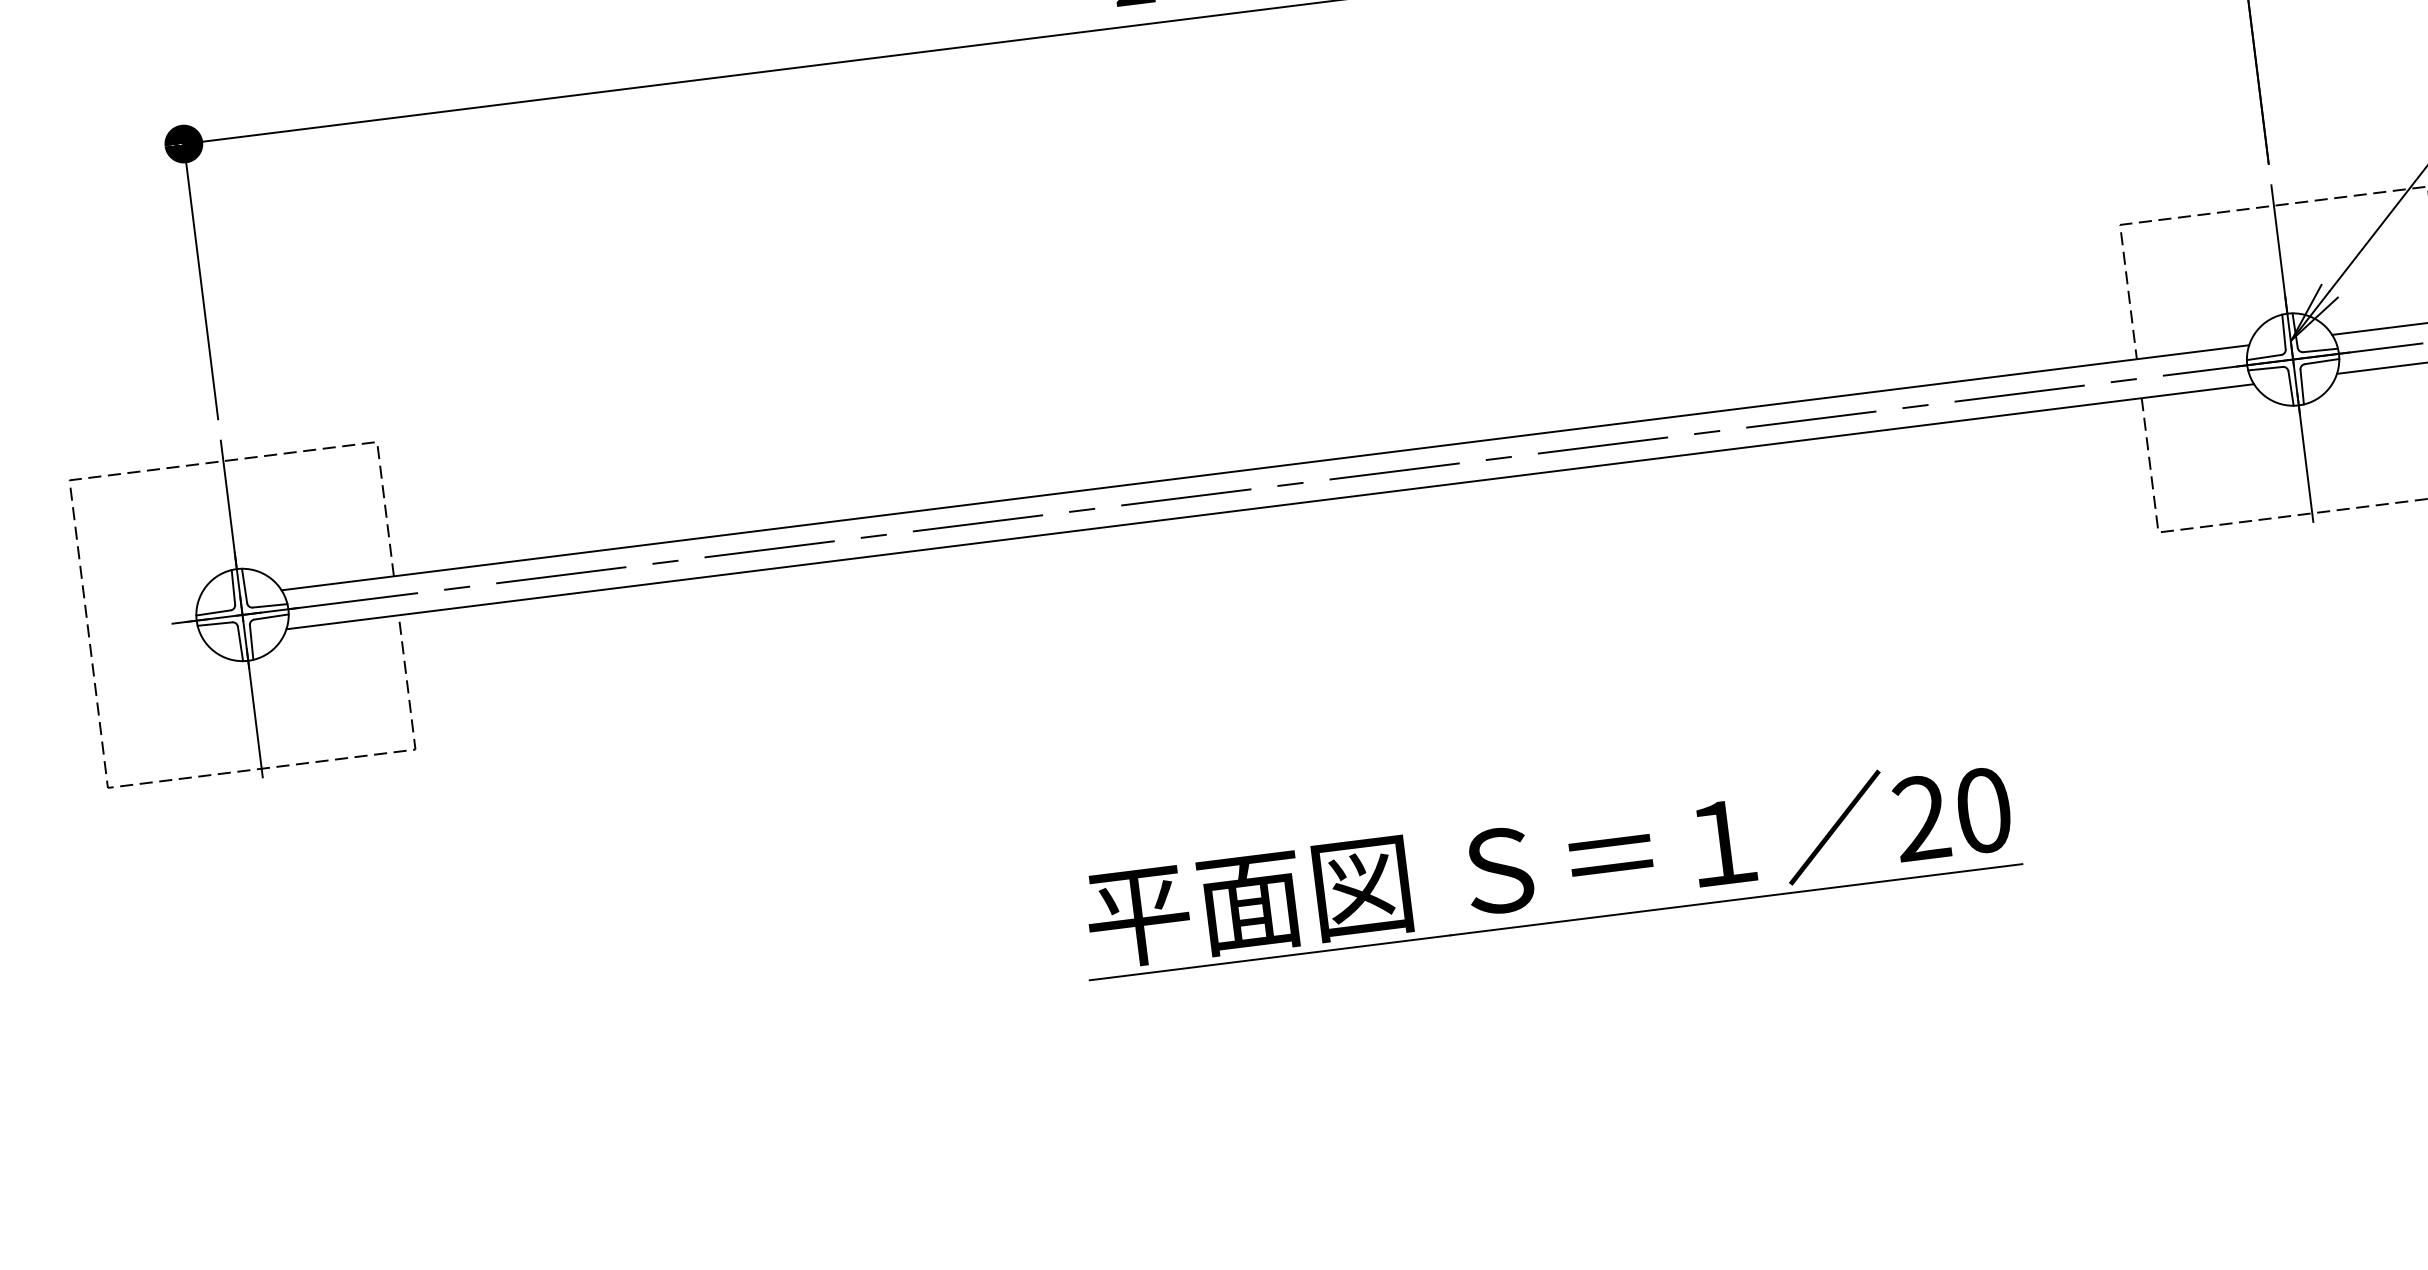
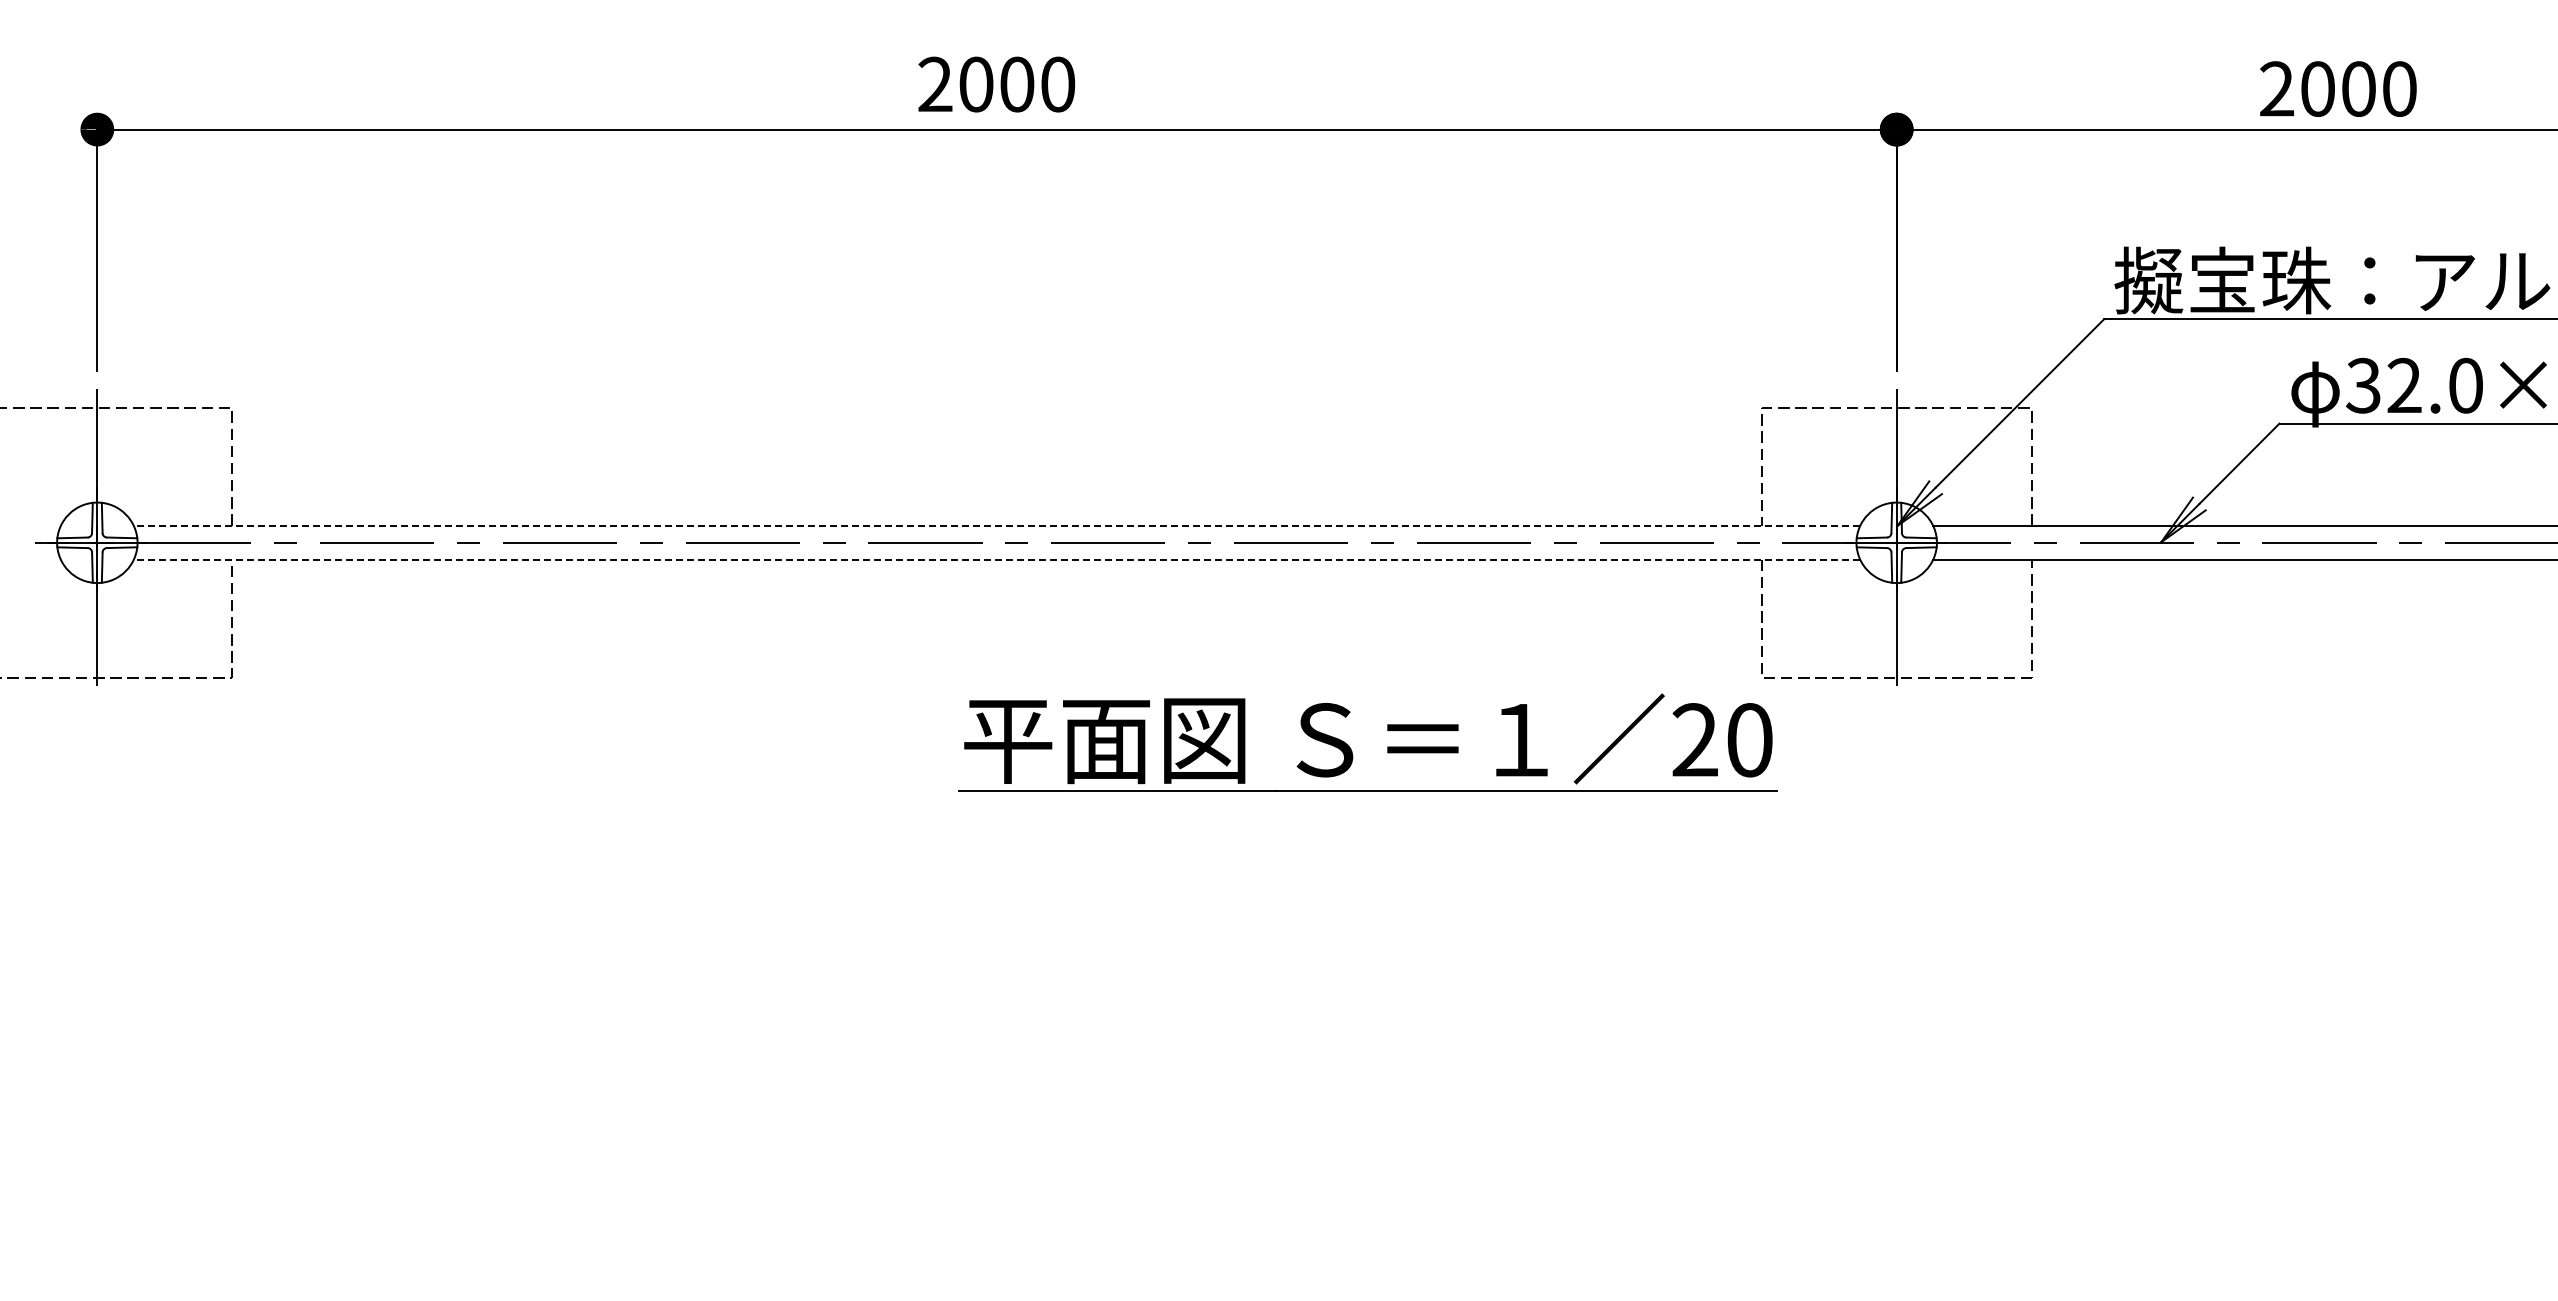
line: (1264, 467) -> (996, 525), solid -> dashed
line: (1269, 506) -> (996, 559), solid -> dashed
part: (1530, 876) -> (1351, 748), moved

